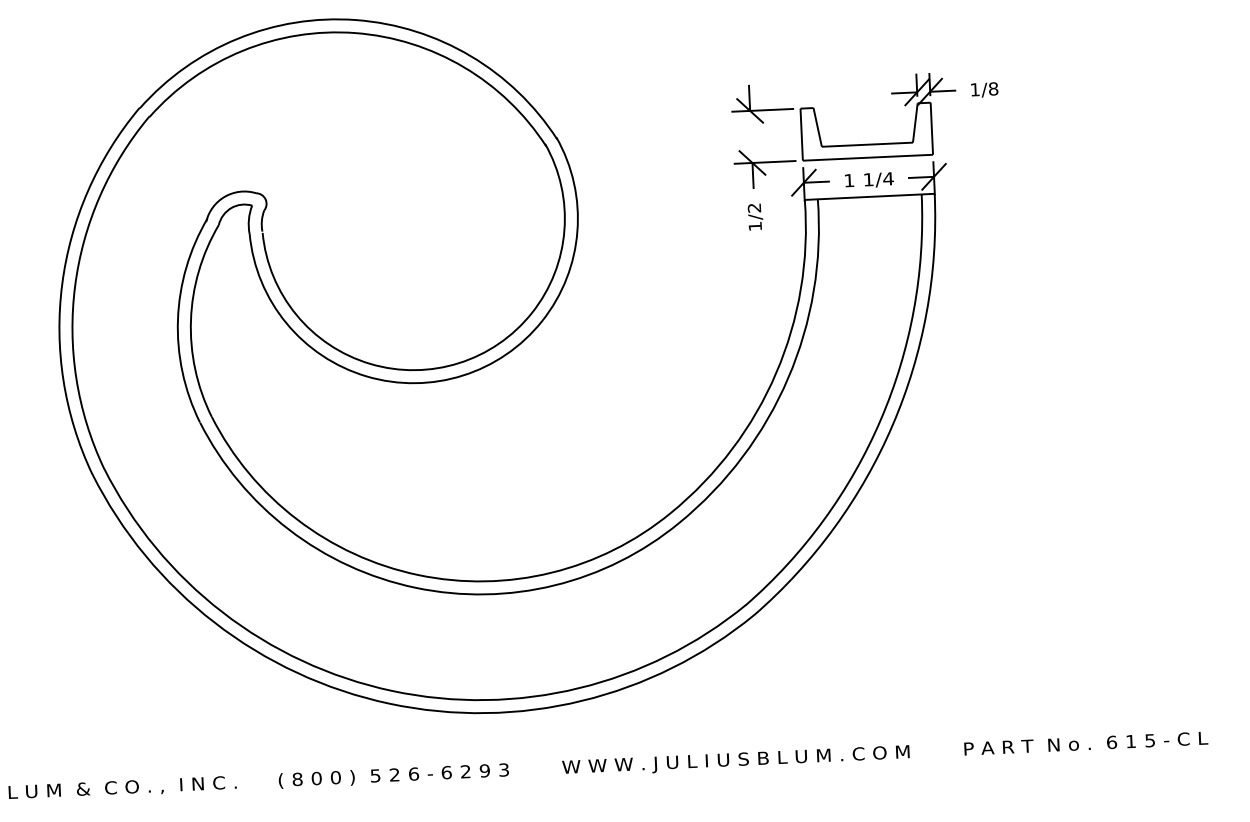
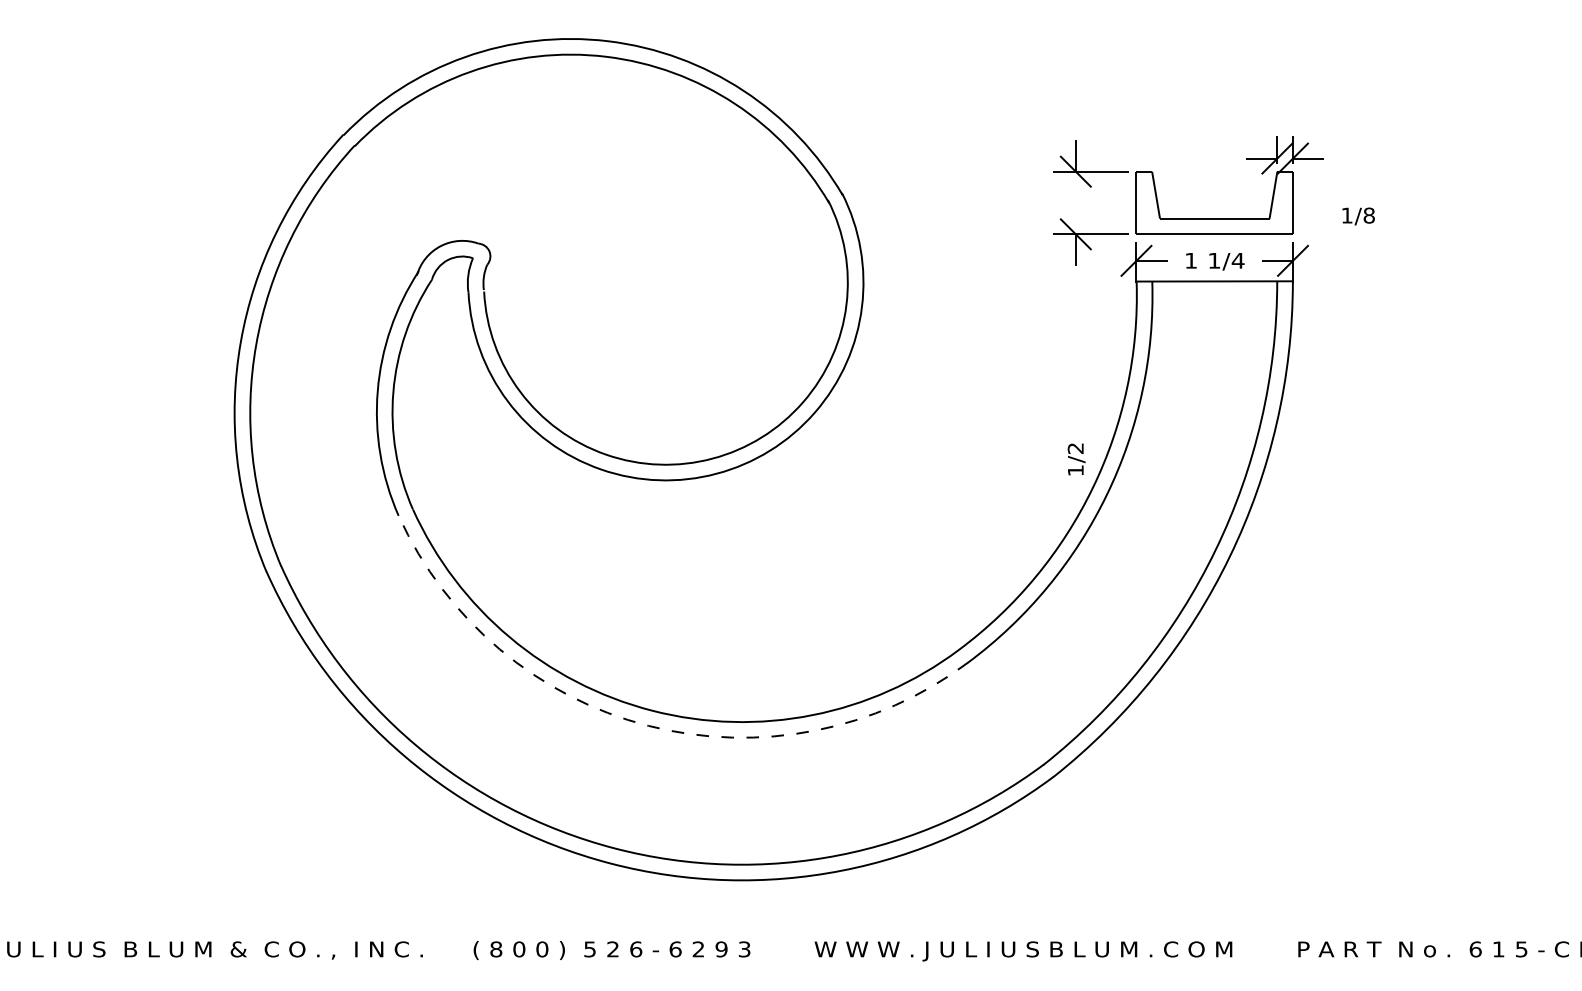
text: (984, 90) -> (1358, 216), moved
text: (755, 217) -> (1076, 459), moved
arc: (415, 587) -> (648, 725), solid -> dashed

